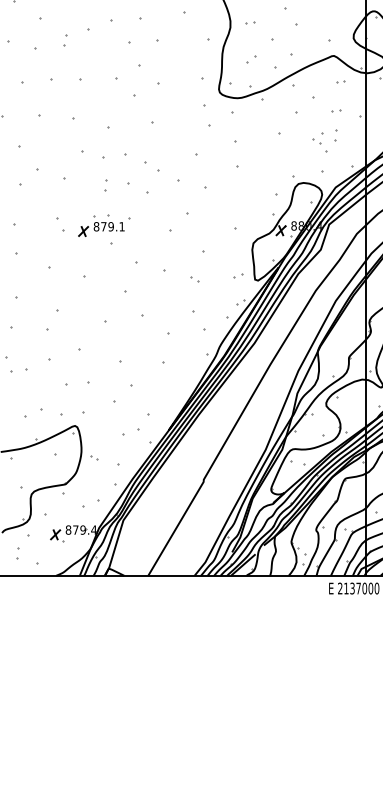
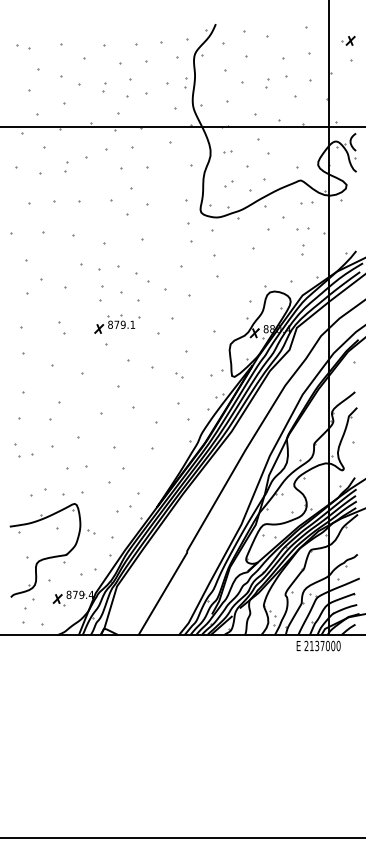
part: (340, 81) -> (306, 202), size x1.6
part: (335, 110) -> (302, 228), size x1.6
part: (319, 142) -> (288, 256), removed
part: (105, 185) -> (101, 293), size x1.6
part: (104, 225) -> (117, 323), moved
part: (237, 275) -> (216, 372), size x1.6
part: (17, 553) -> (24, 615), size x1.6

